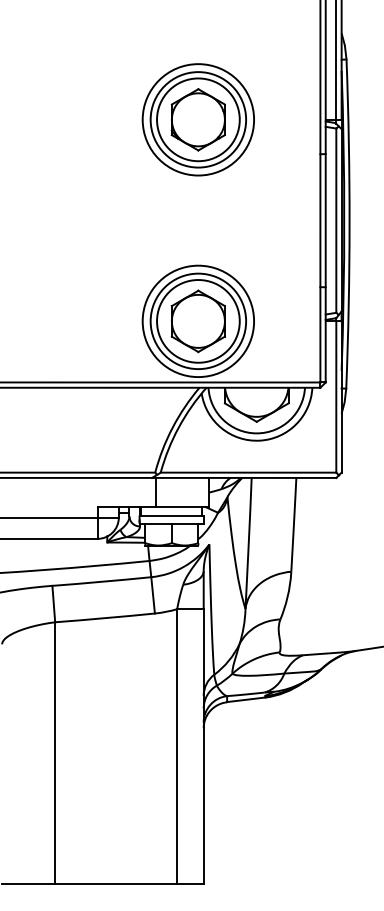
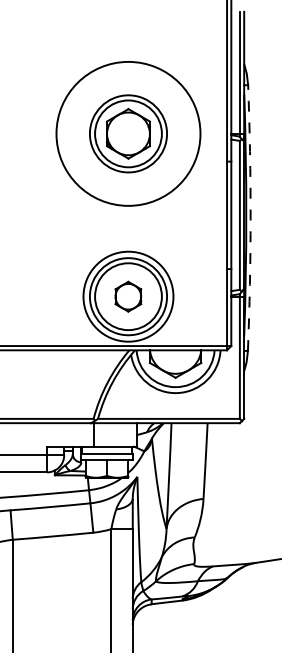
circle: (198, 119) -> (128, 133), size x1.6
arc: (349, 224) -> (250, 218), solid -> dashed
part: (197, 321) -> (127, 296), size x0.6

